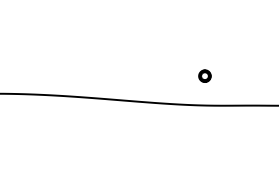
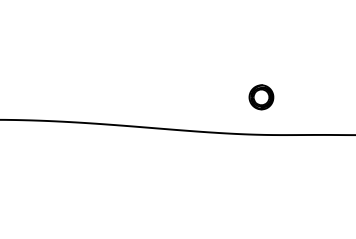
part: (204, 76) -> (261, 97), size x1.6

